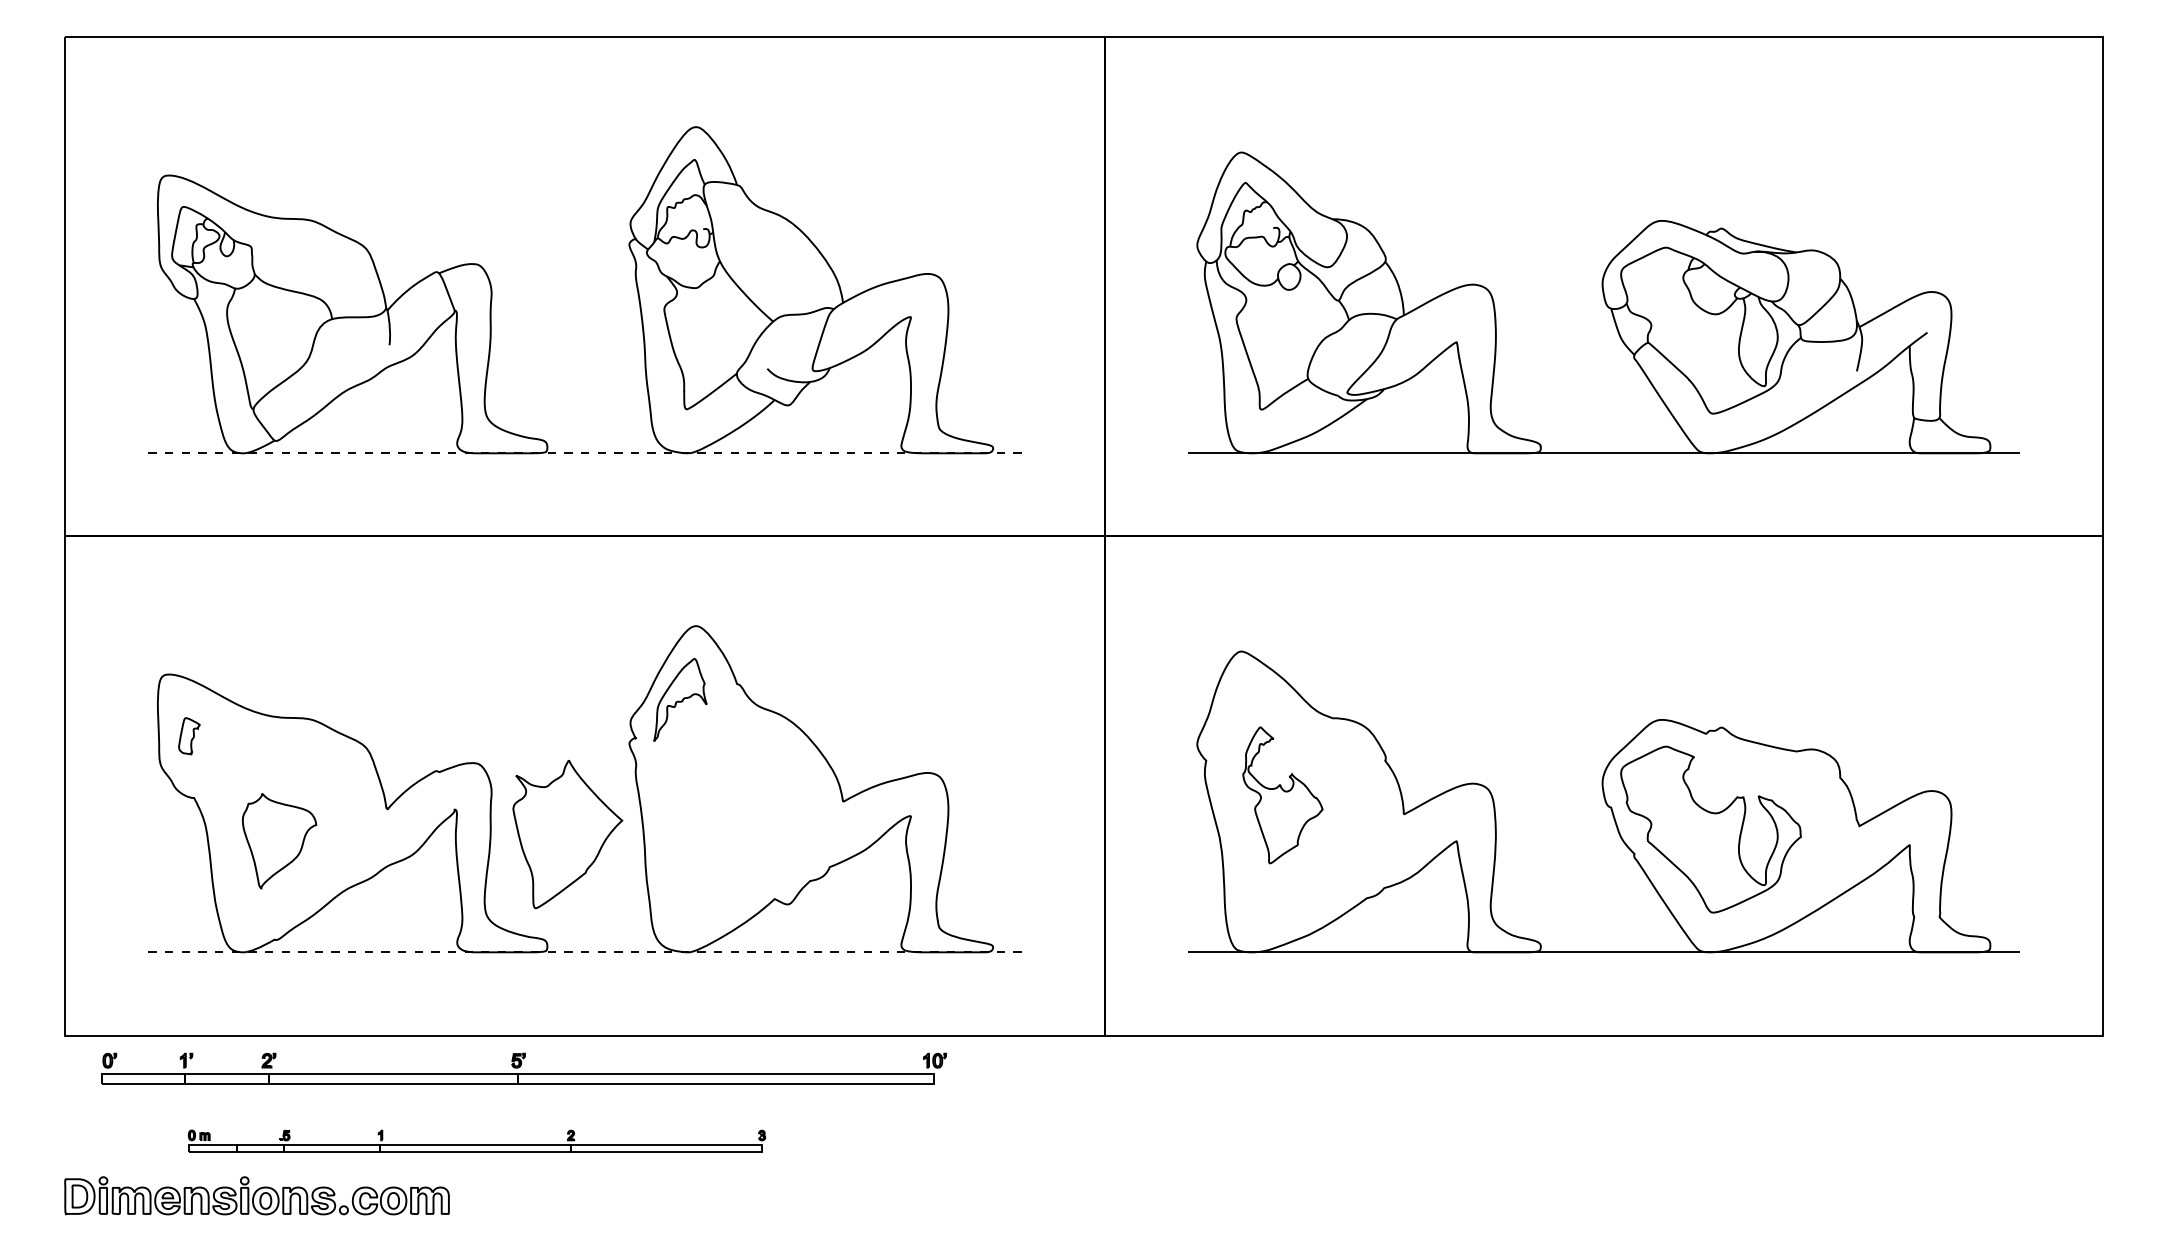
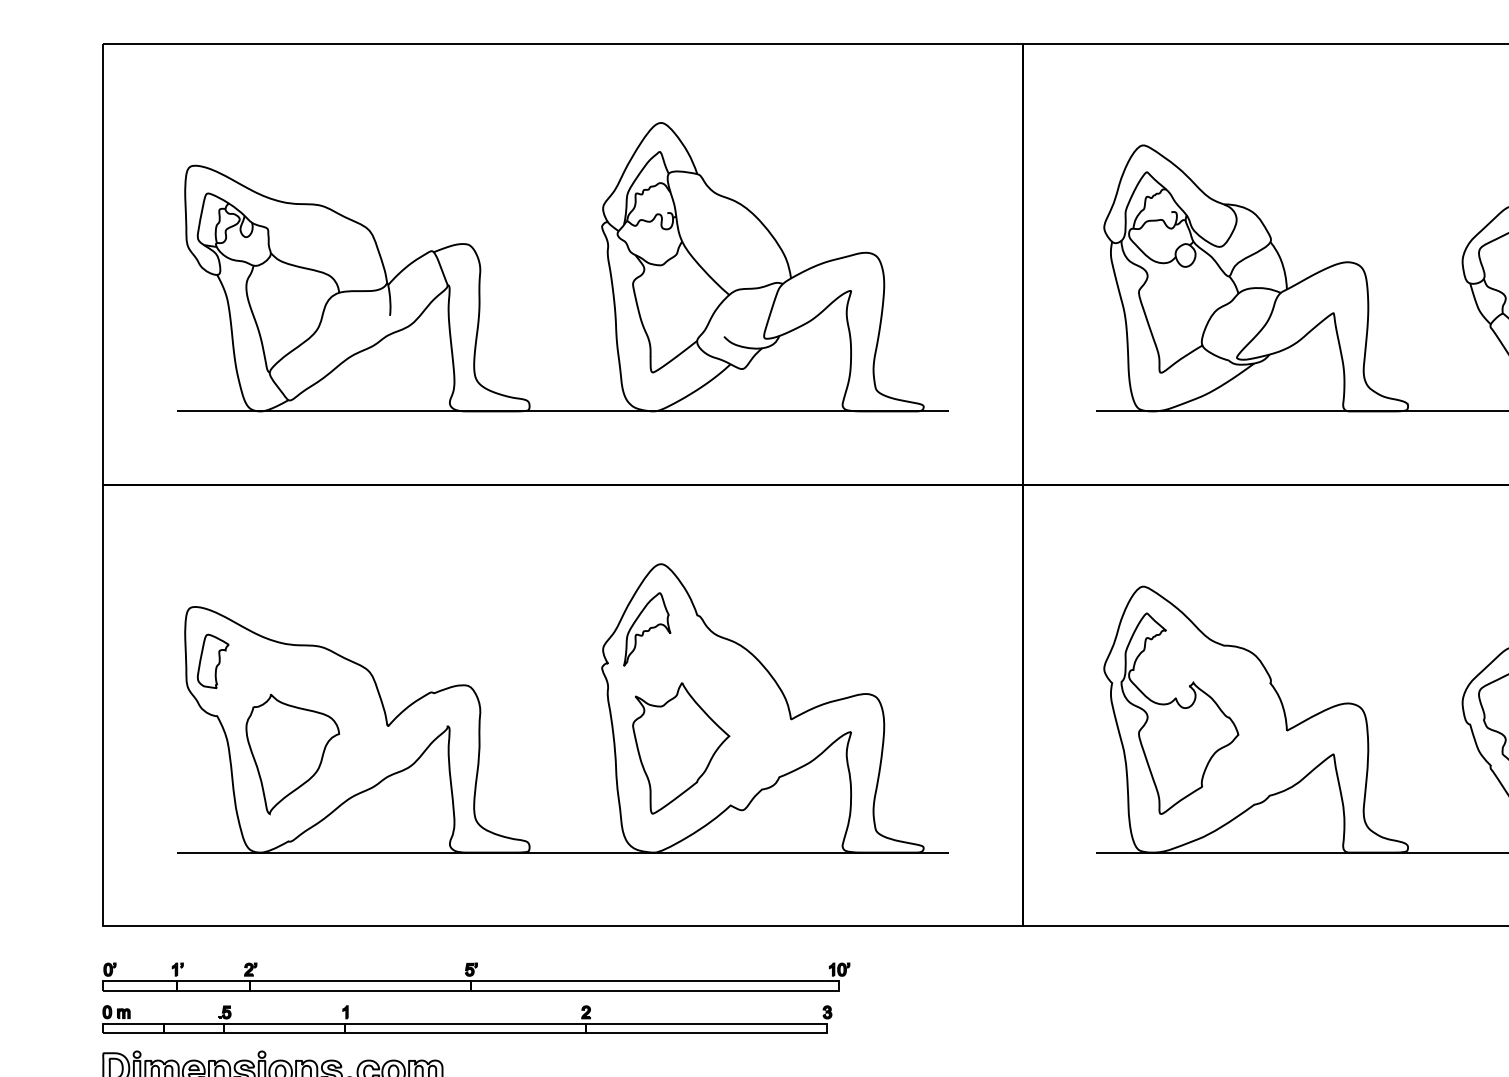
line: (585, 453) -> (563, 411), dashed -> solid
part: (189, 736) -> (213, 661), size x1.67
part: (1282, 795) -> (1179, 713), size x1.67
part: (567, 834) -> (680, 748), moved
part: (279, 840) -> (292, 753), size x1.43
line: (585, 952) -> (563, 852), dashed -> solid
part: (523, 1068) -> (475, 976), moved
part: (476, 1141) -> (466, 1019), size x1.43

